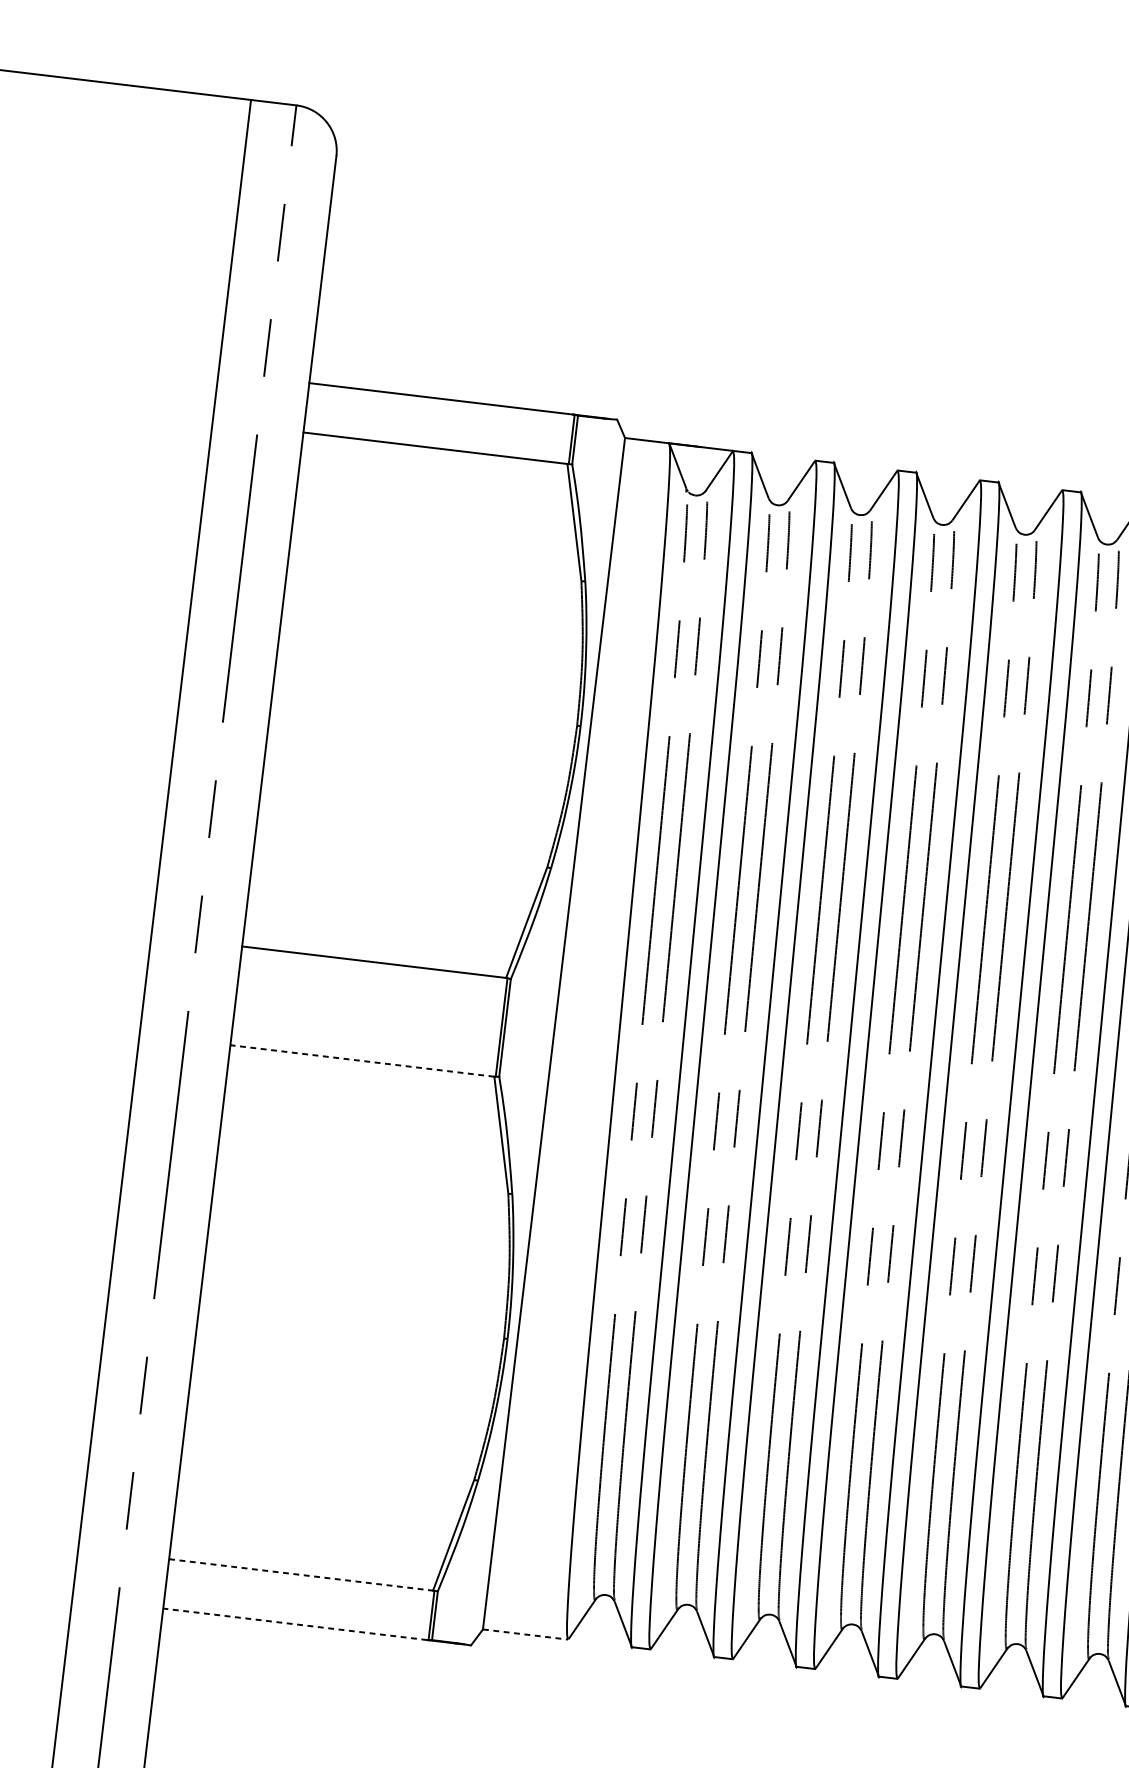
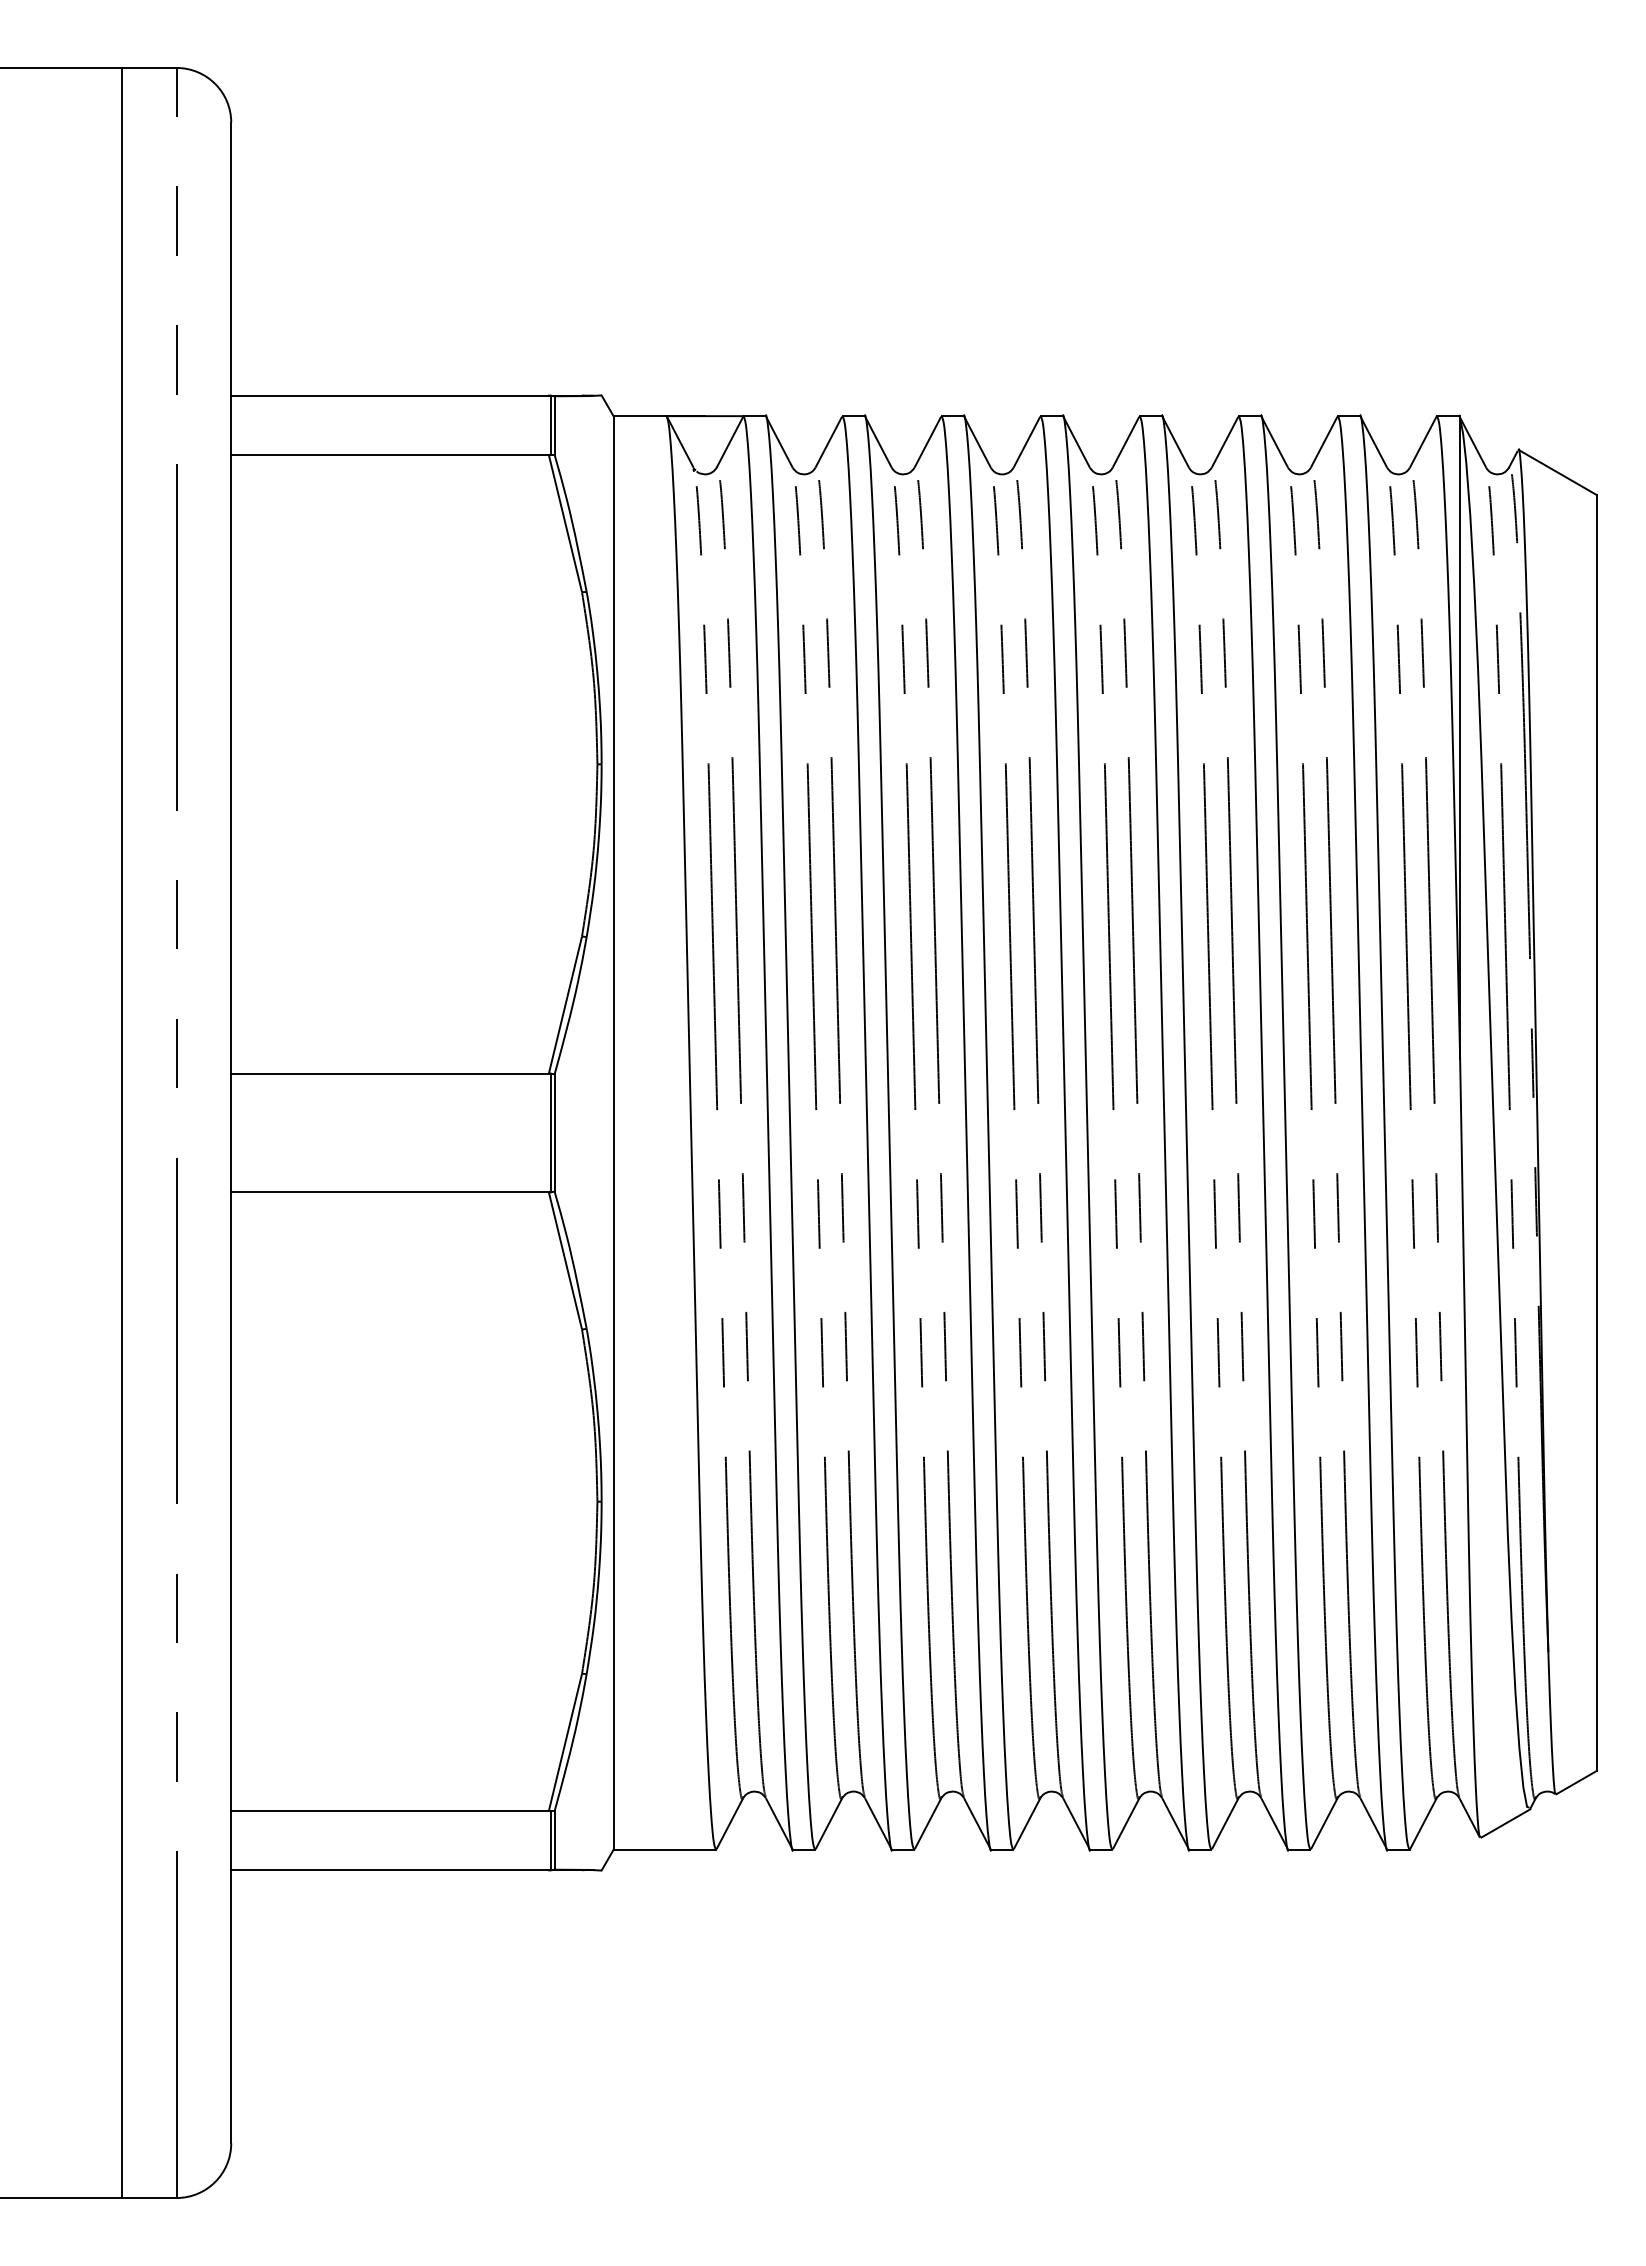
line: (362, 1061) -> (390, 1192), dashed -> solid
line: (301, 1574) -> (390, 1810), dashed -> solid
line: (295, 1624) -> (390, 1870), dashed -> solid
line: (526, 1634) -> (665, 1849), dashed -> solid

